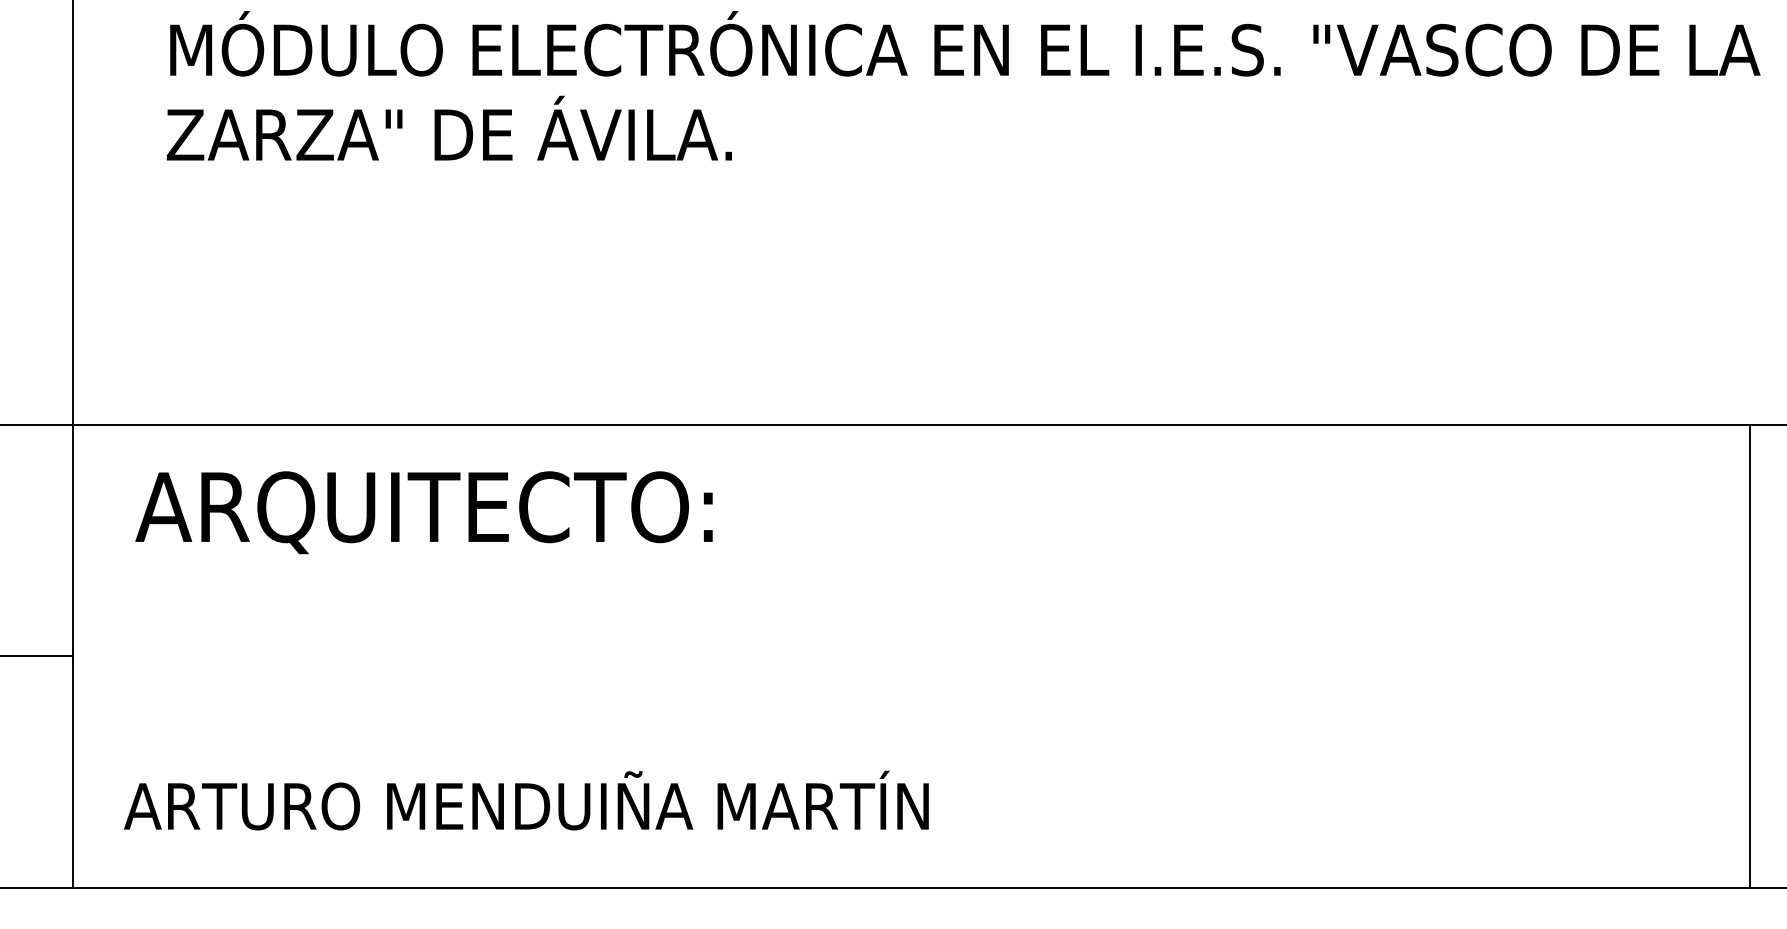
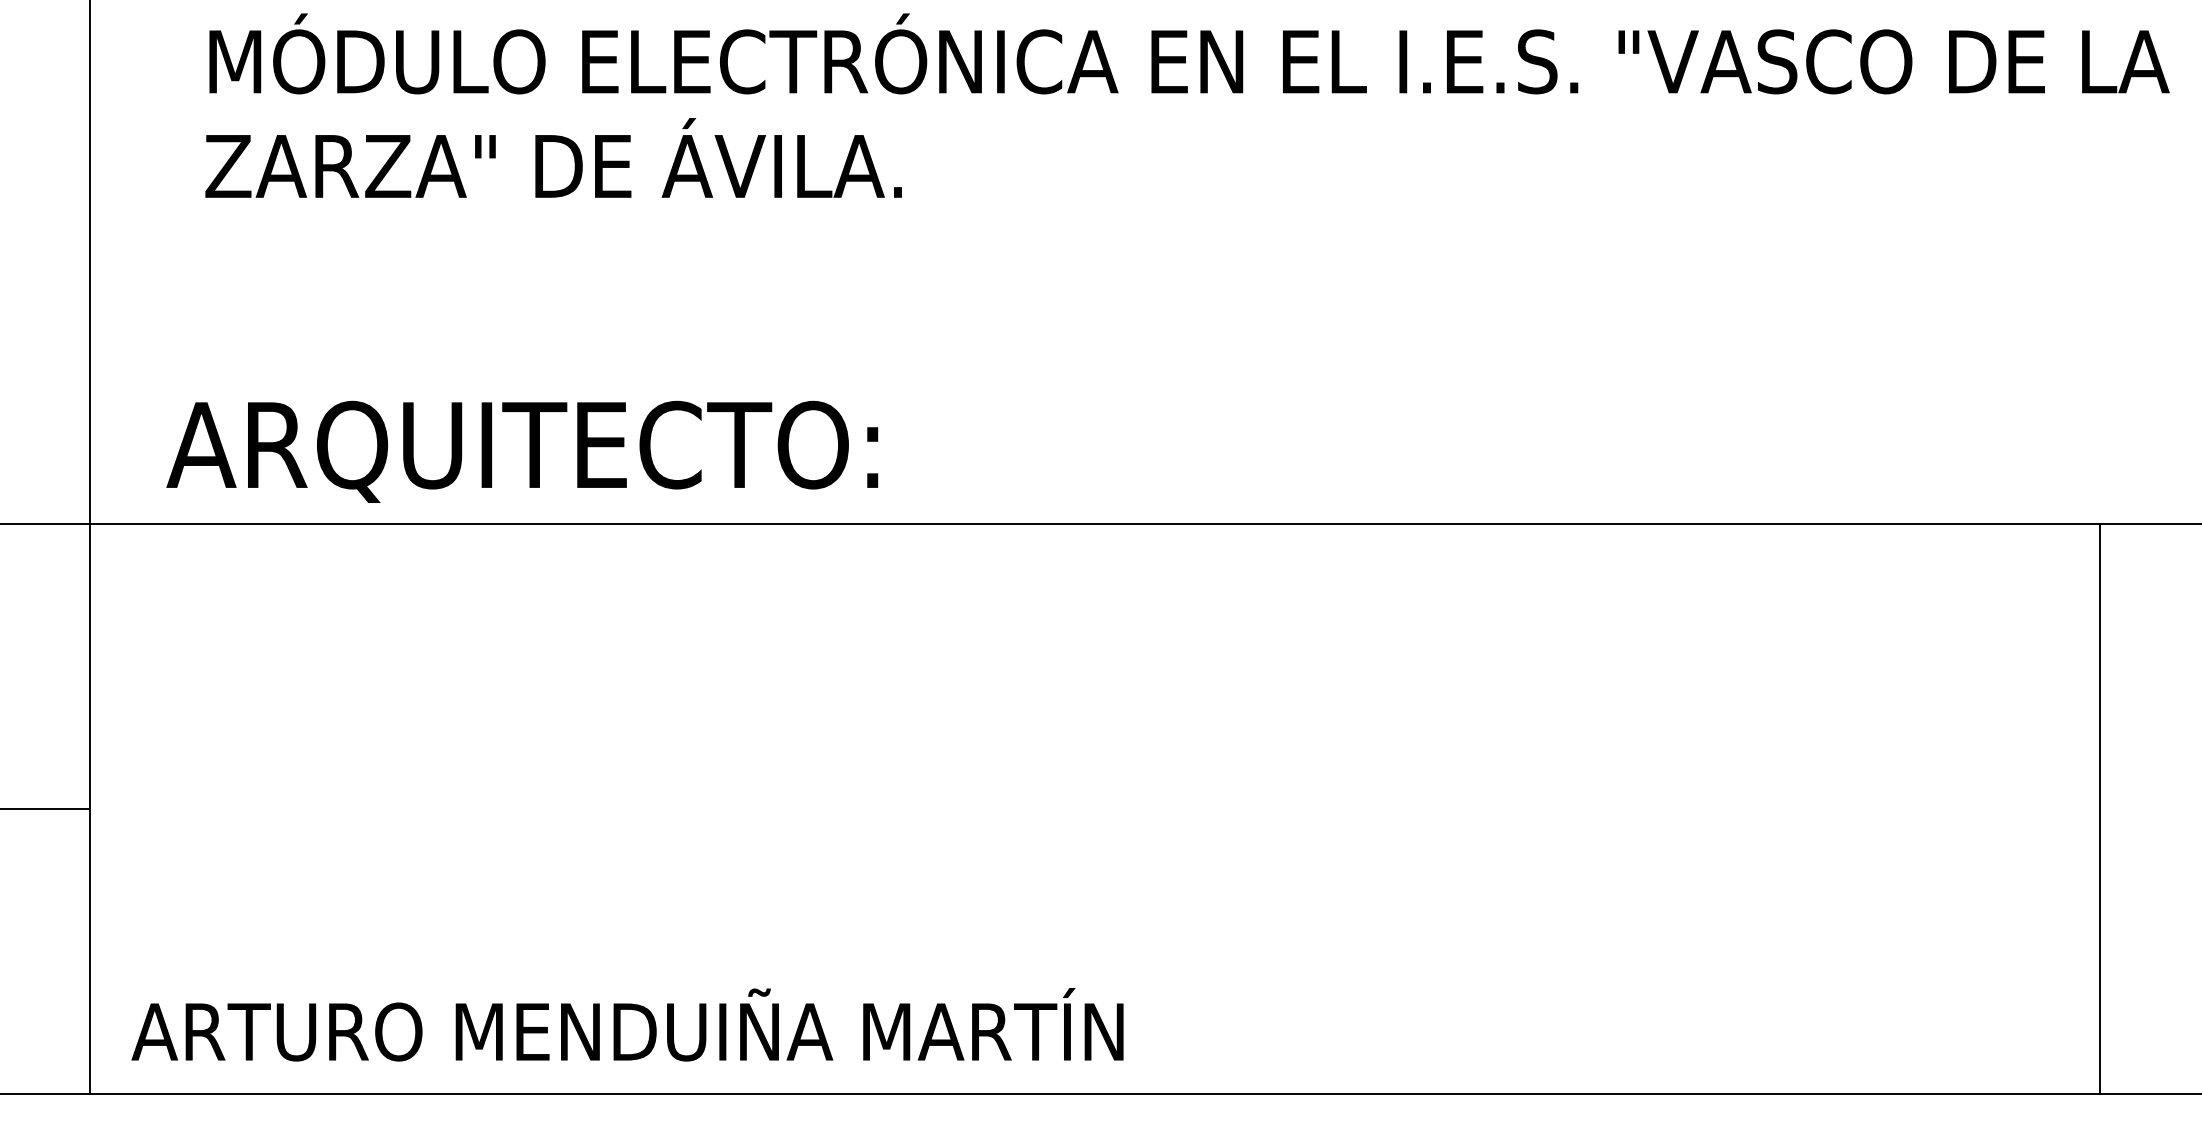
text: (424, 512) -> (522, 451), moved
line: (1750, 655) -> (2100, 808), moved
text: (526, 800) -> (627, 1024), moved

